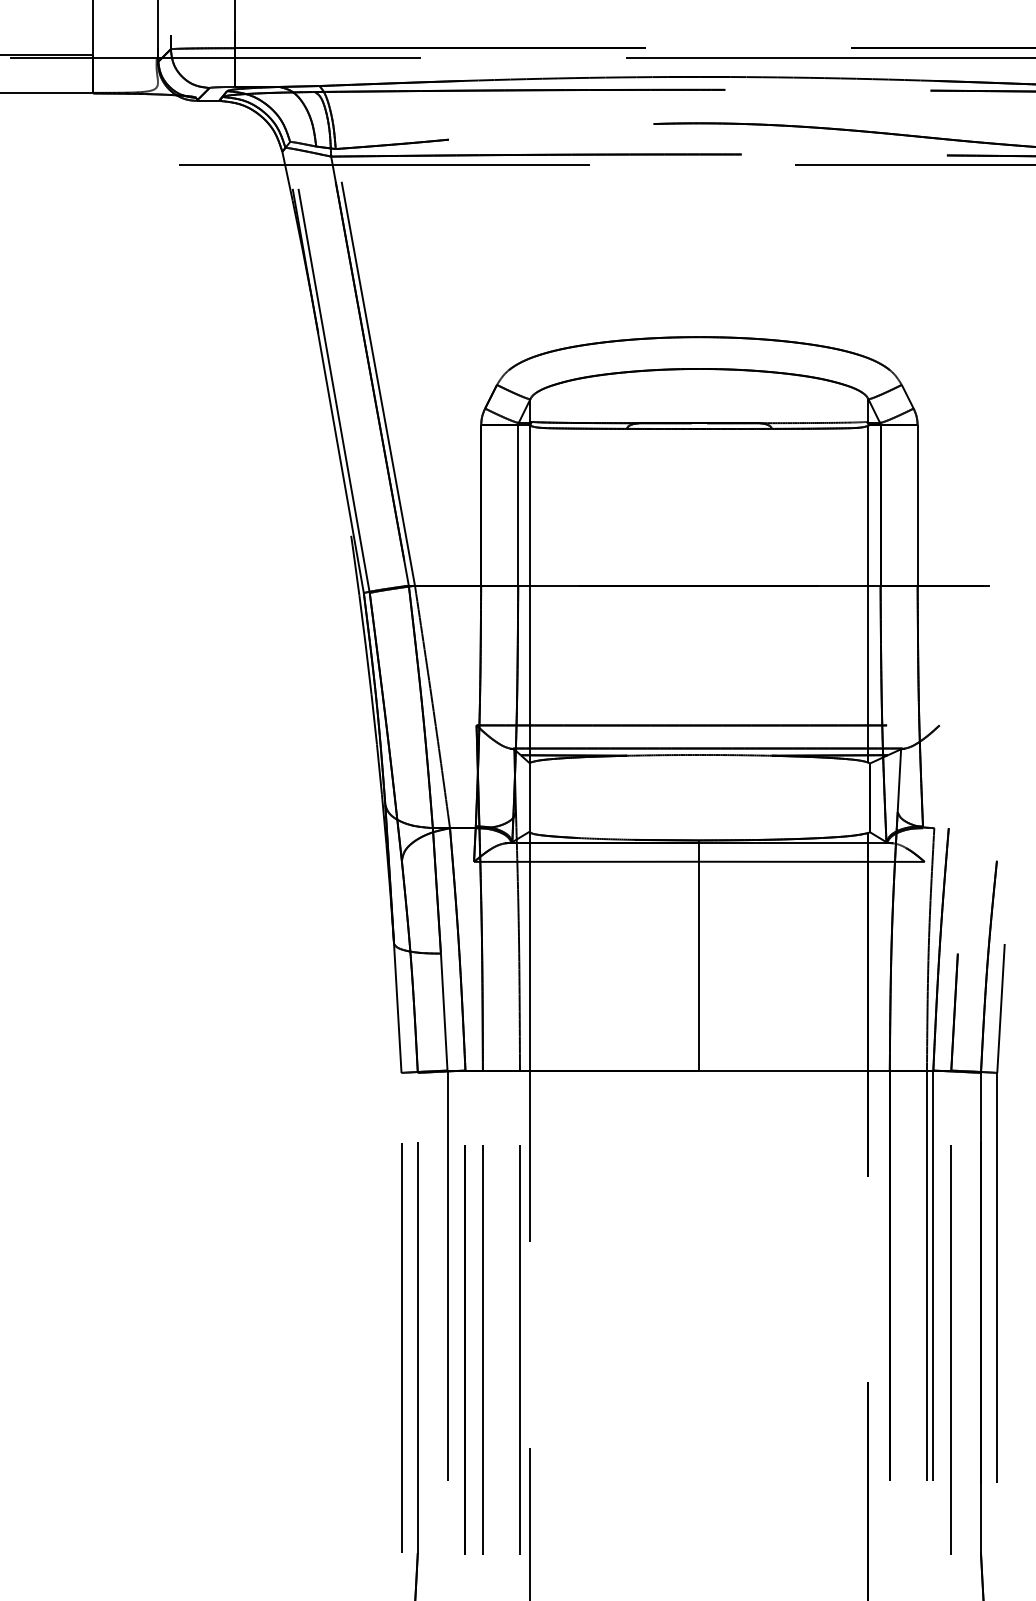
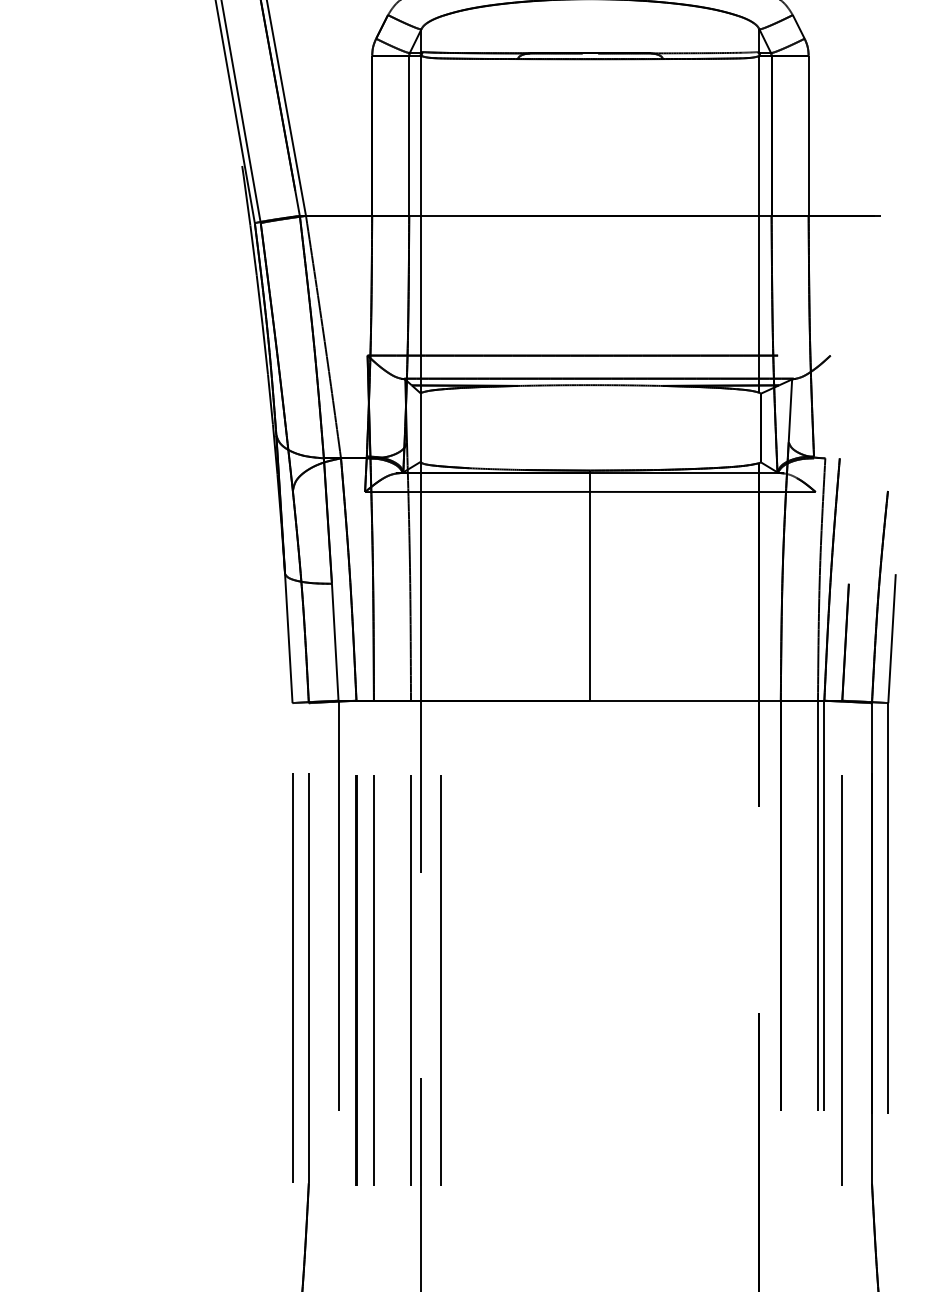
line: (549, 1349) -> (440, 979), added

